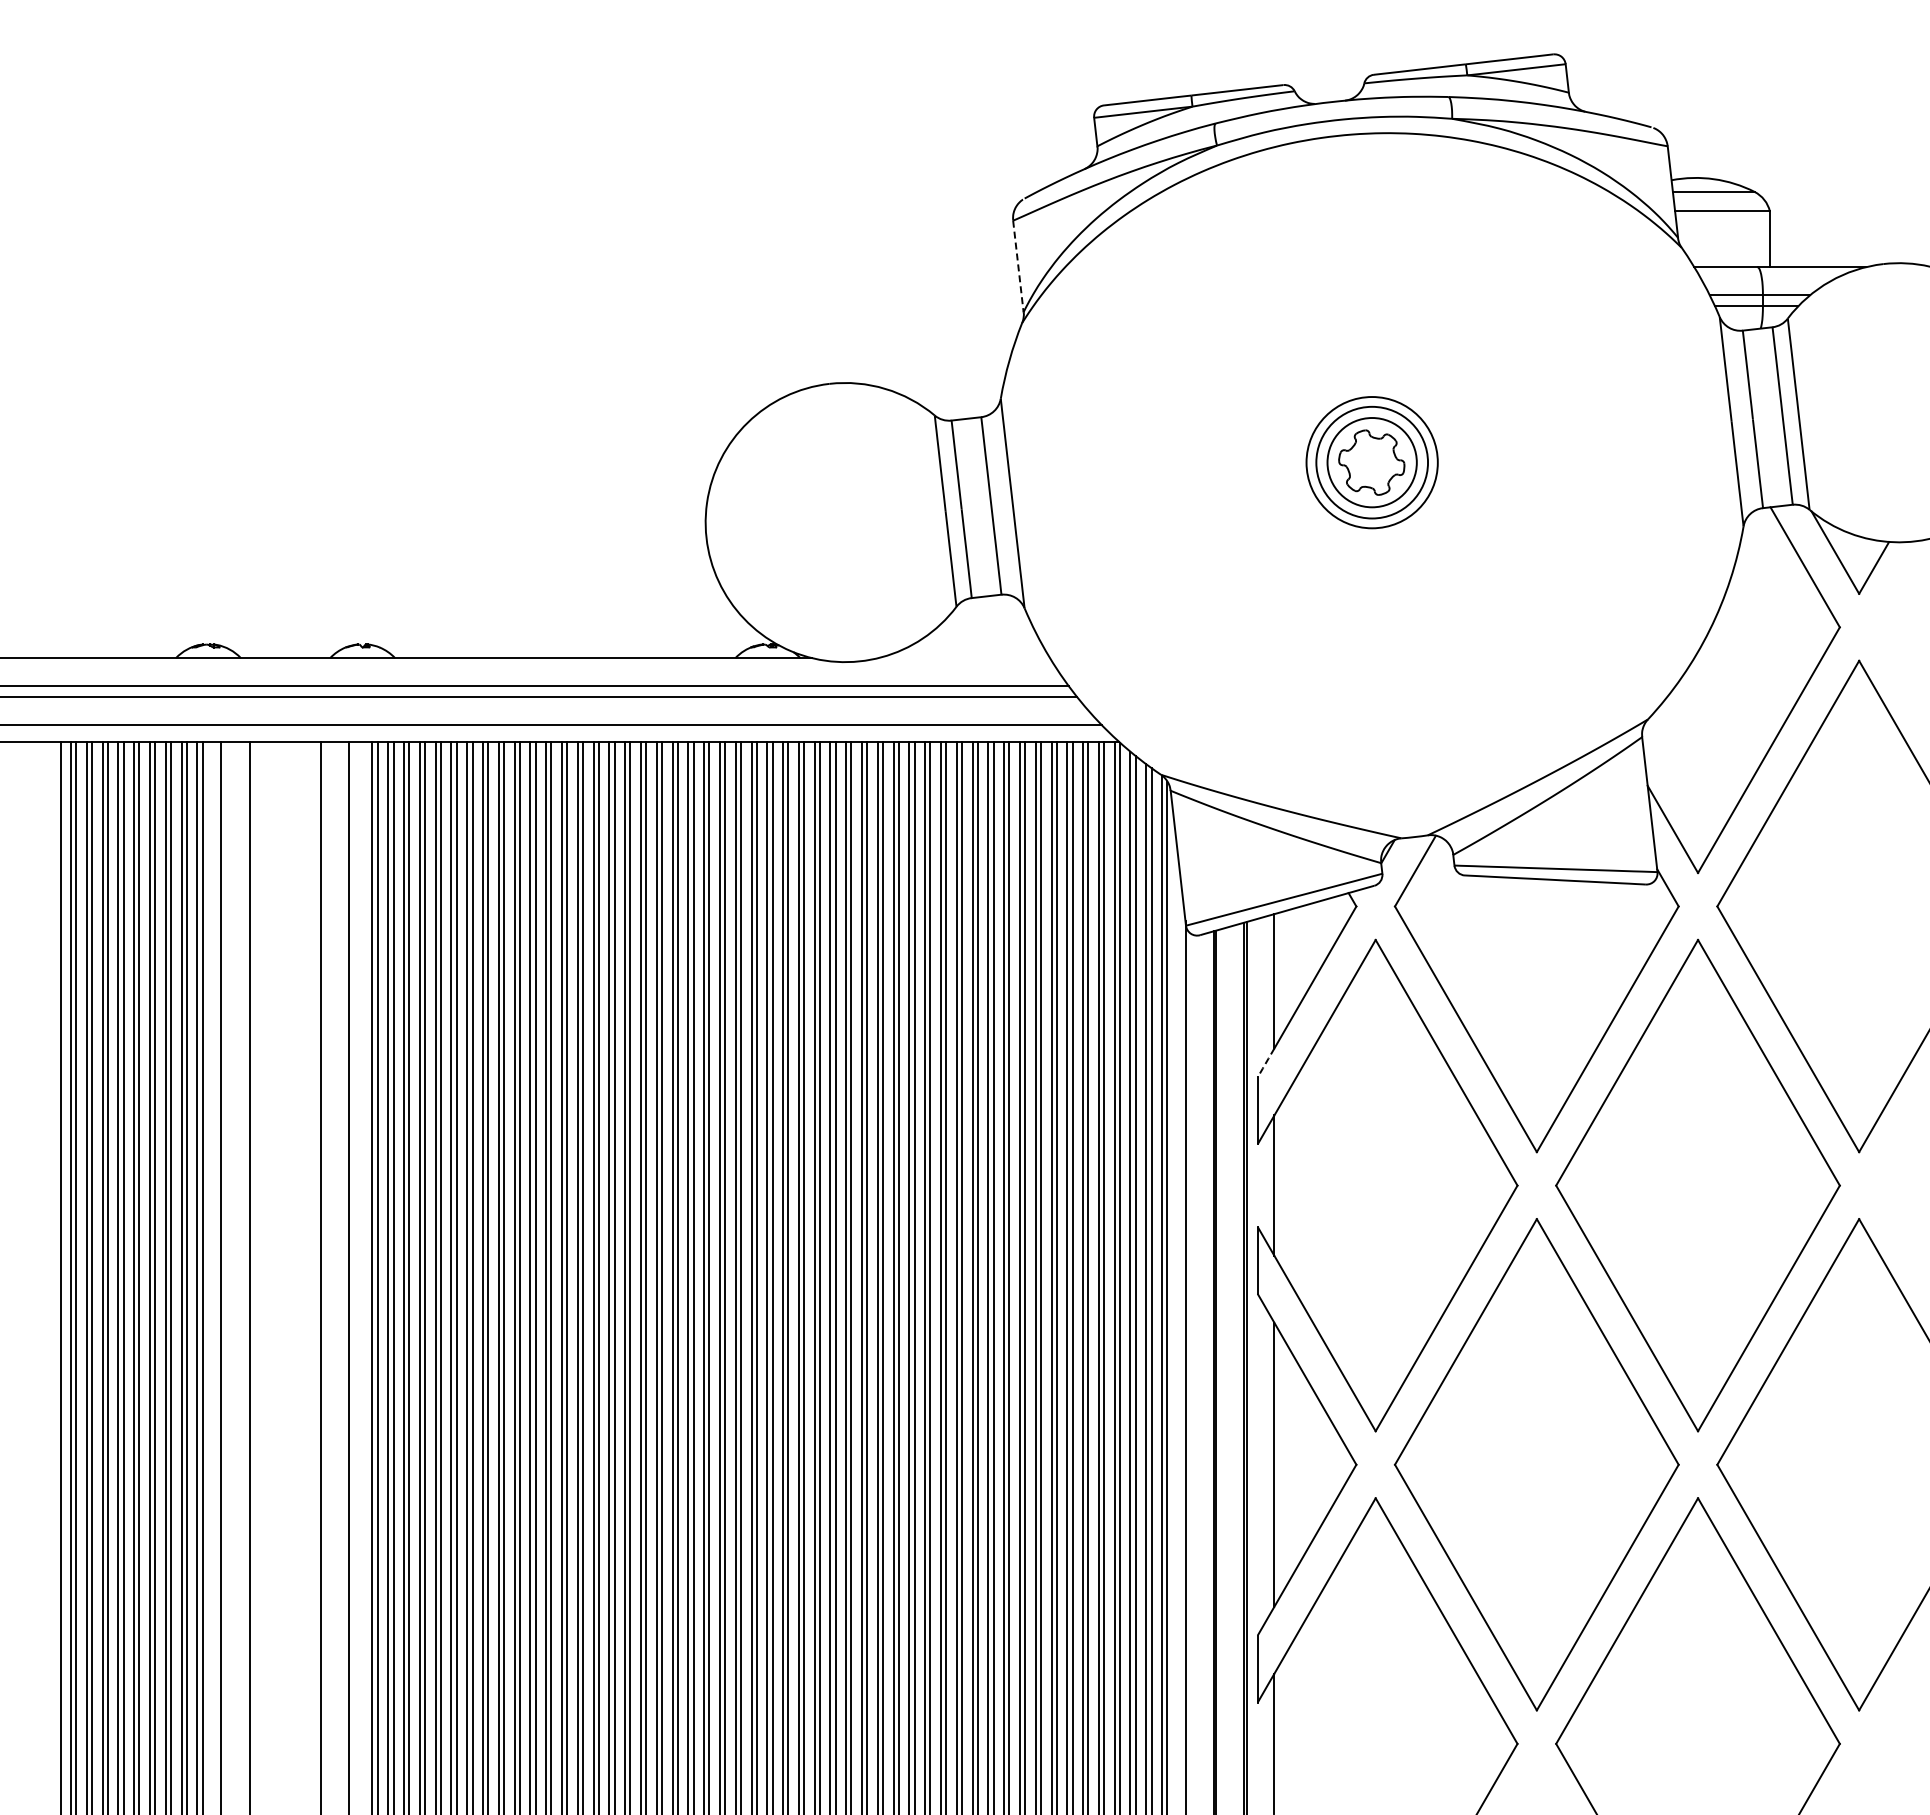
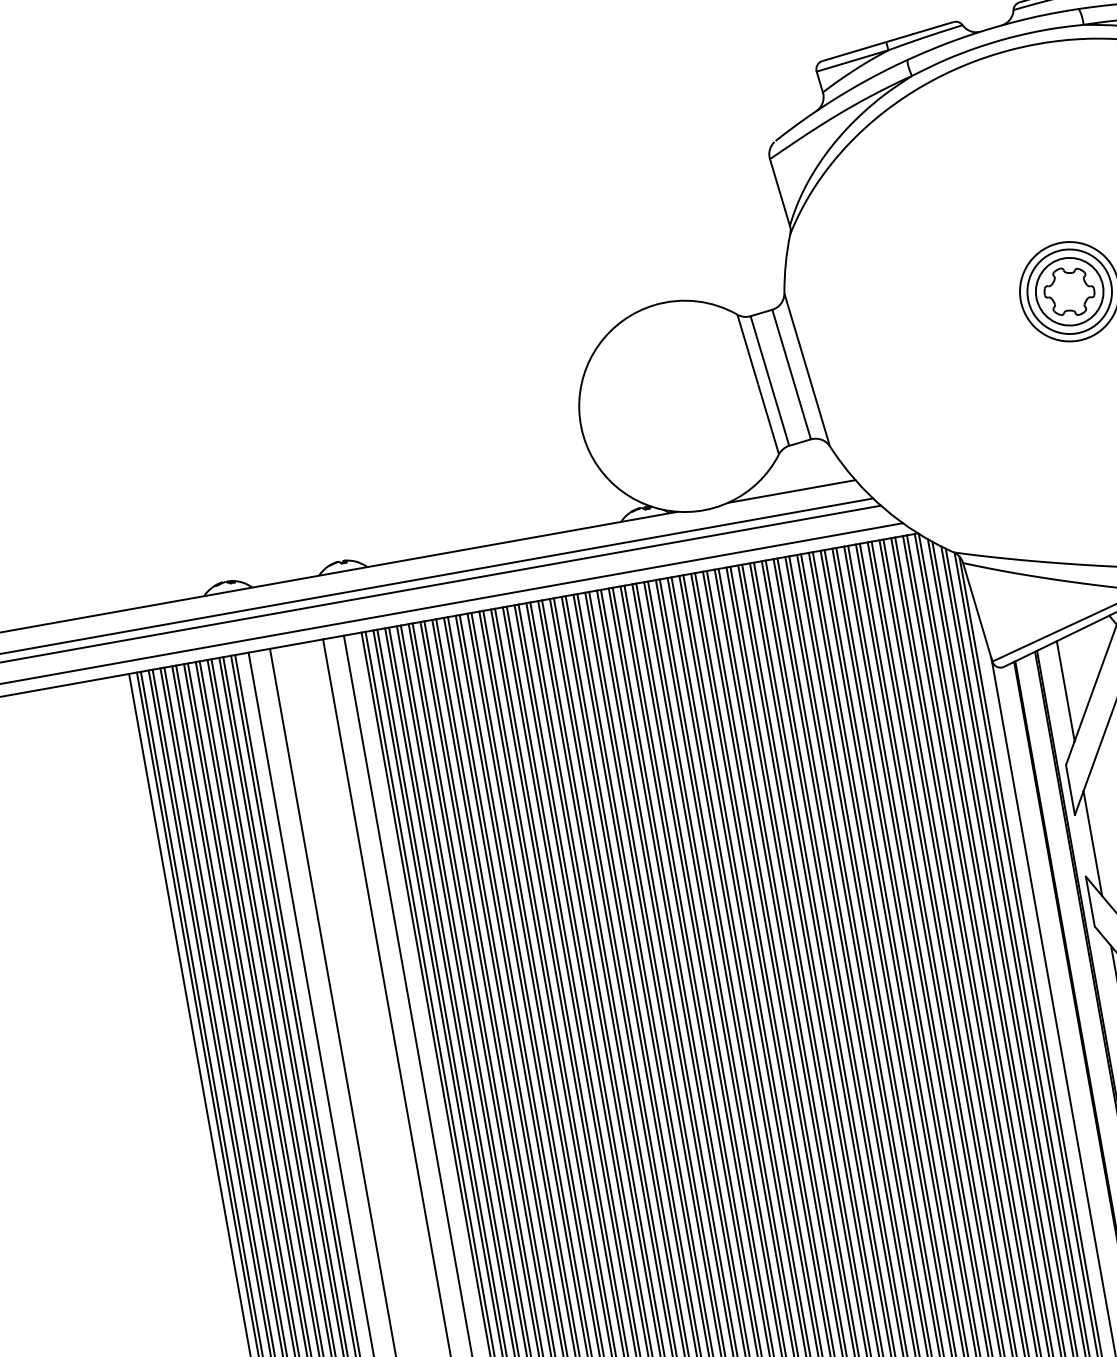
line: (1018, 267) -> (780, 193), dashed -> solid
line: (963, 658) -> (791, 491), added
line: (1265, 1063) -> (1069, 753), dashed -> solid

